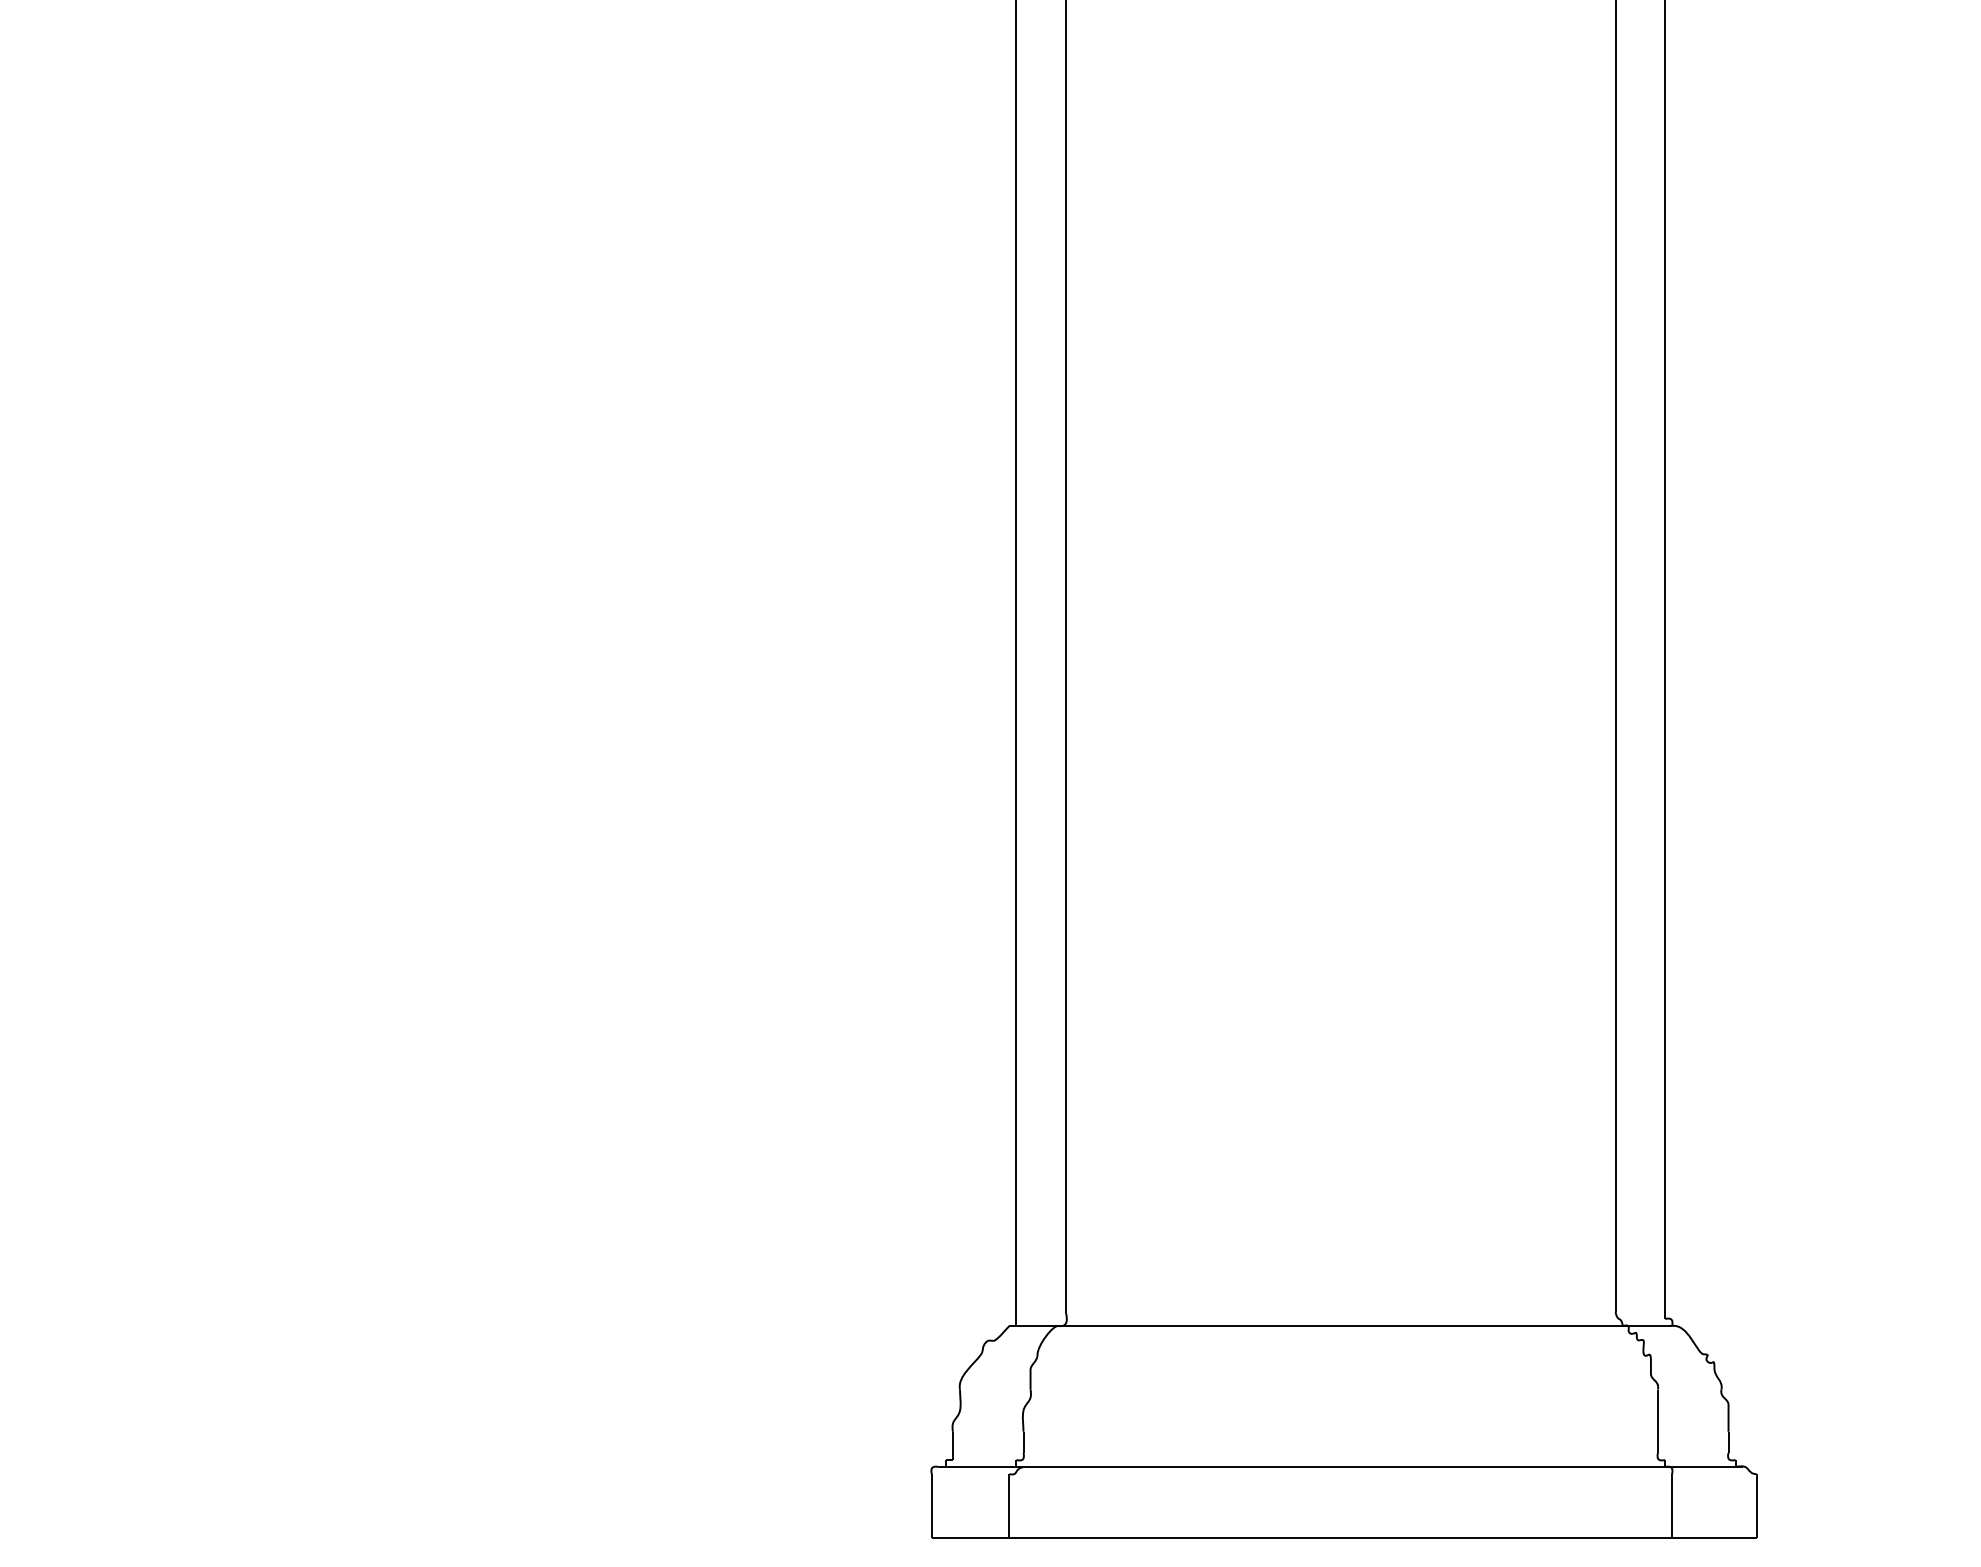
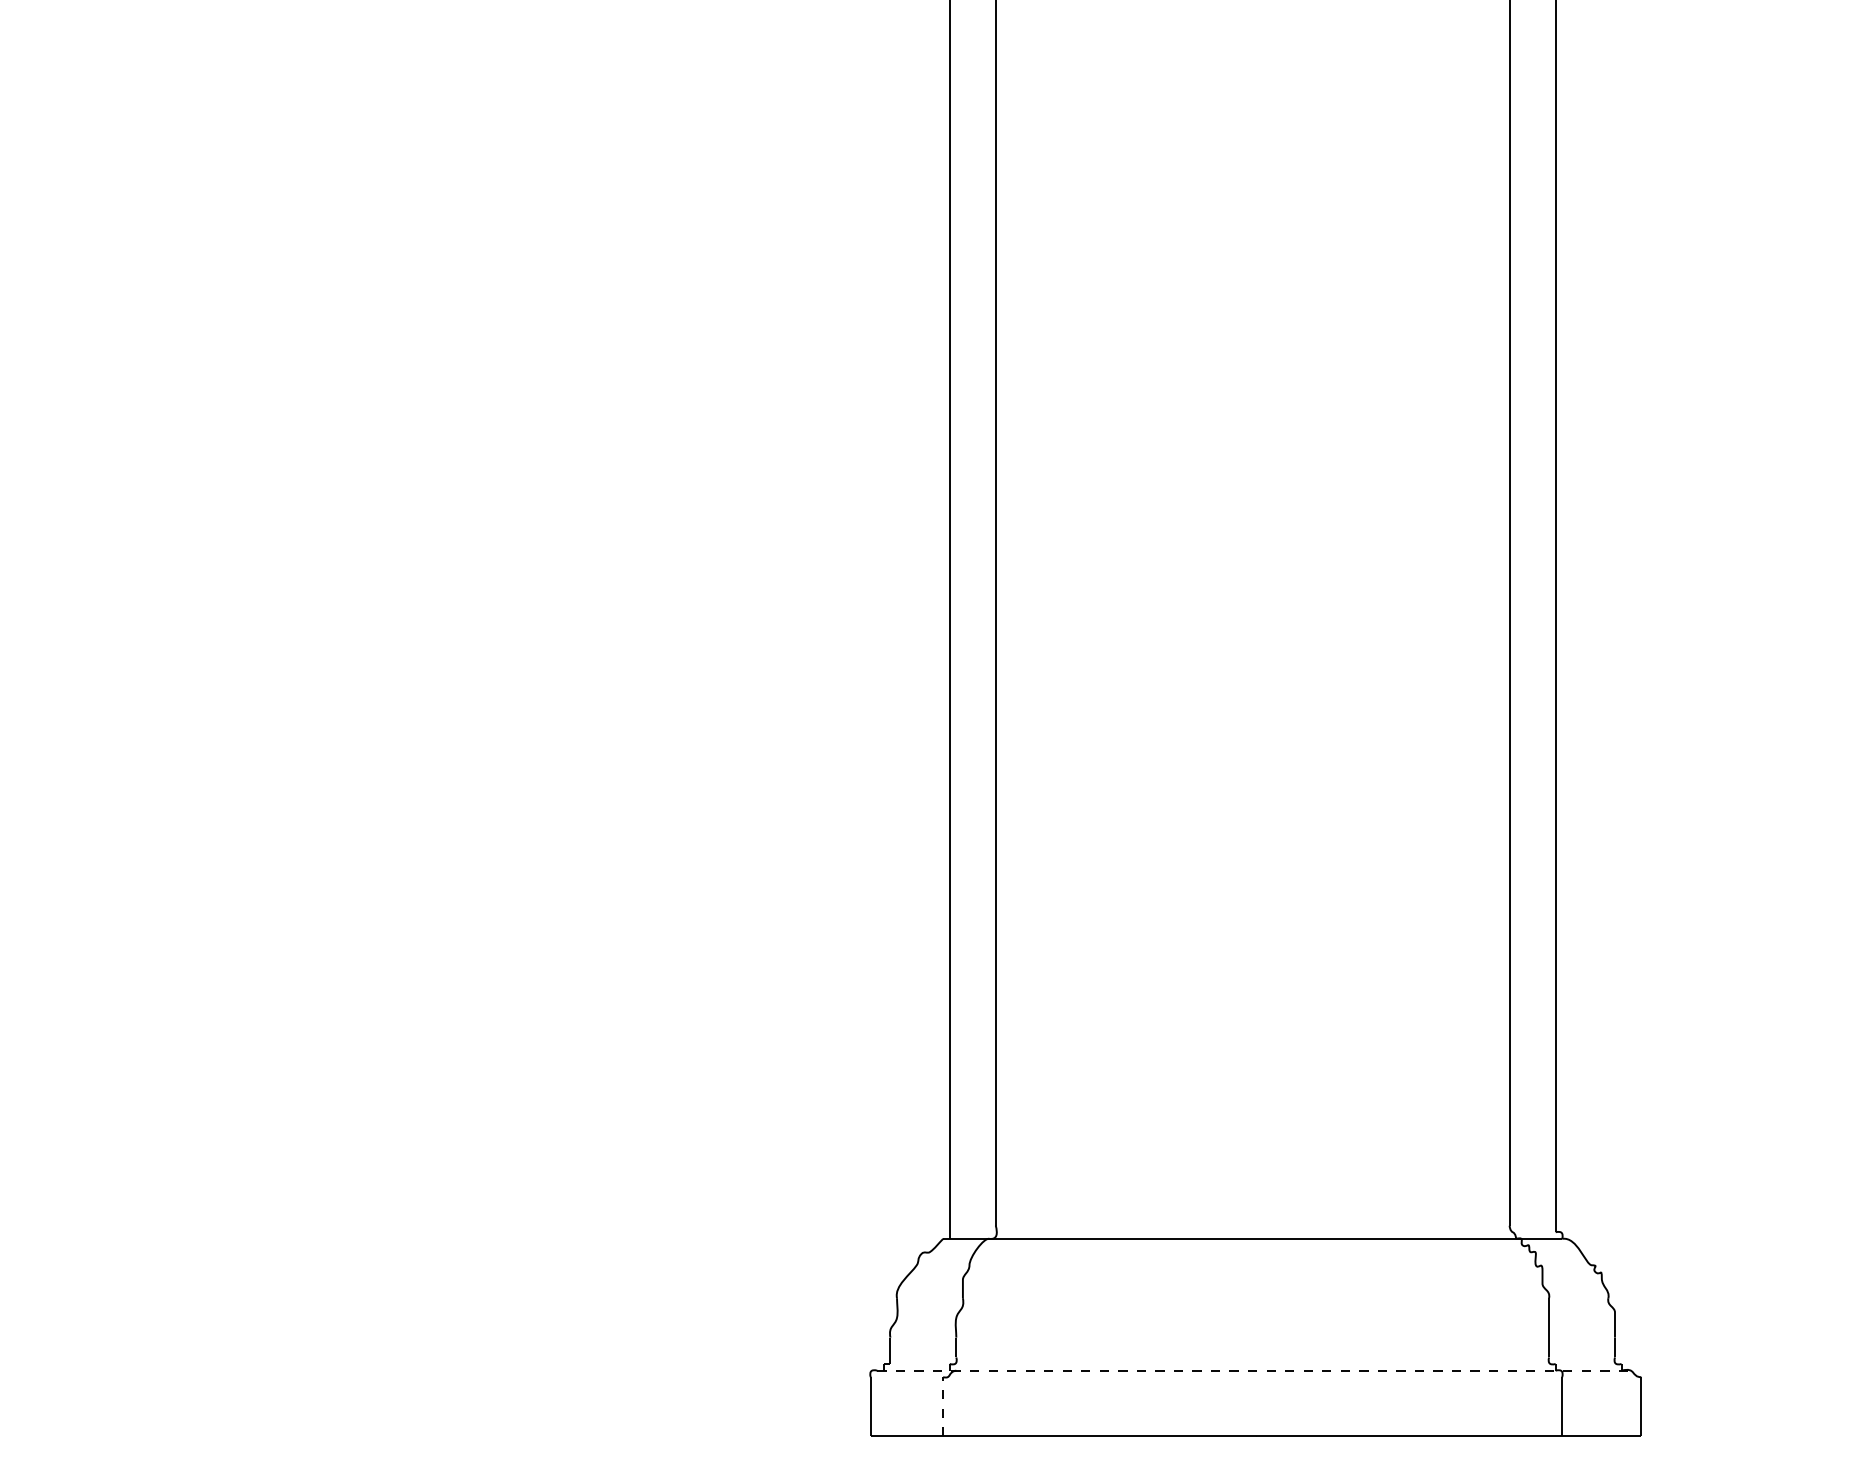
line: (1341, 1466) -> (1253, 1370), solid -> dashed
line: (1009, 1505) -> (943, 1406), solid -> dashed

